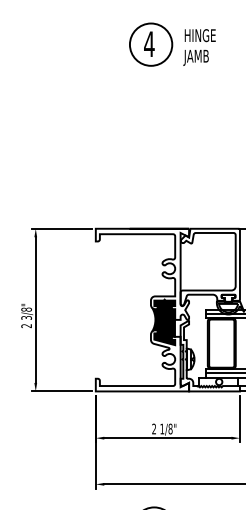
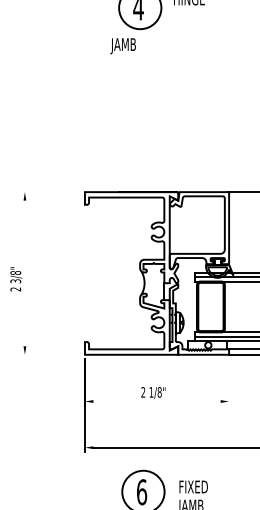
text: (195, 58) -> (122, 46), moved
line: (61, 229) -> (50, 192), removed
line: (35, 310) -> (24, 273), removed
fill: (163, 322) -> (152, 285), removed
line: (61, 391) -> (50, 354), removed
line: (240, 418) -> (229, 381), removed
line: (167, 438) -> (156, 401), removed

